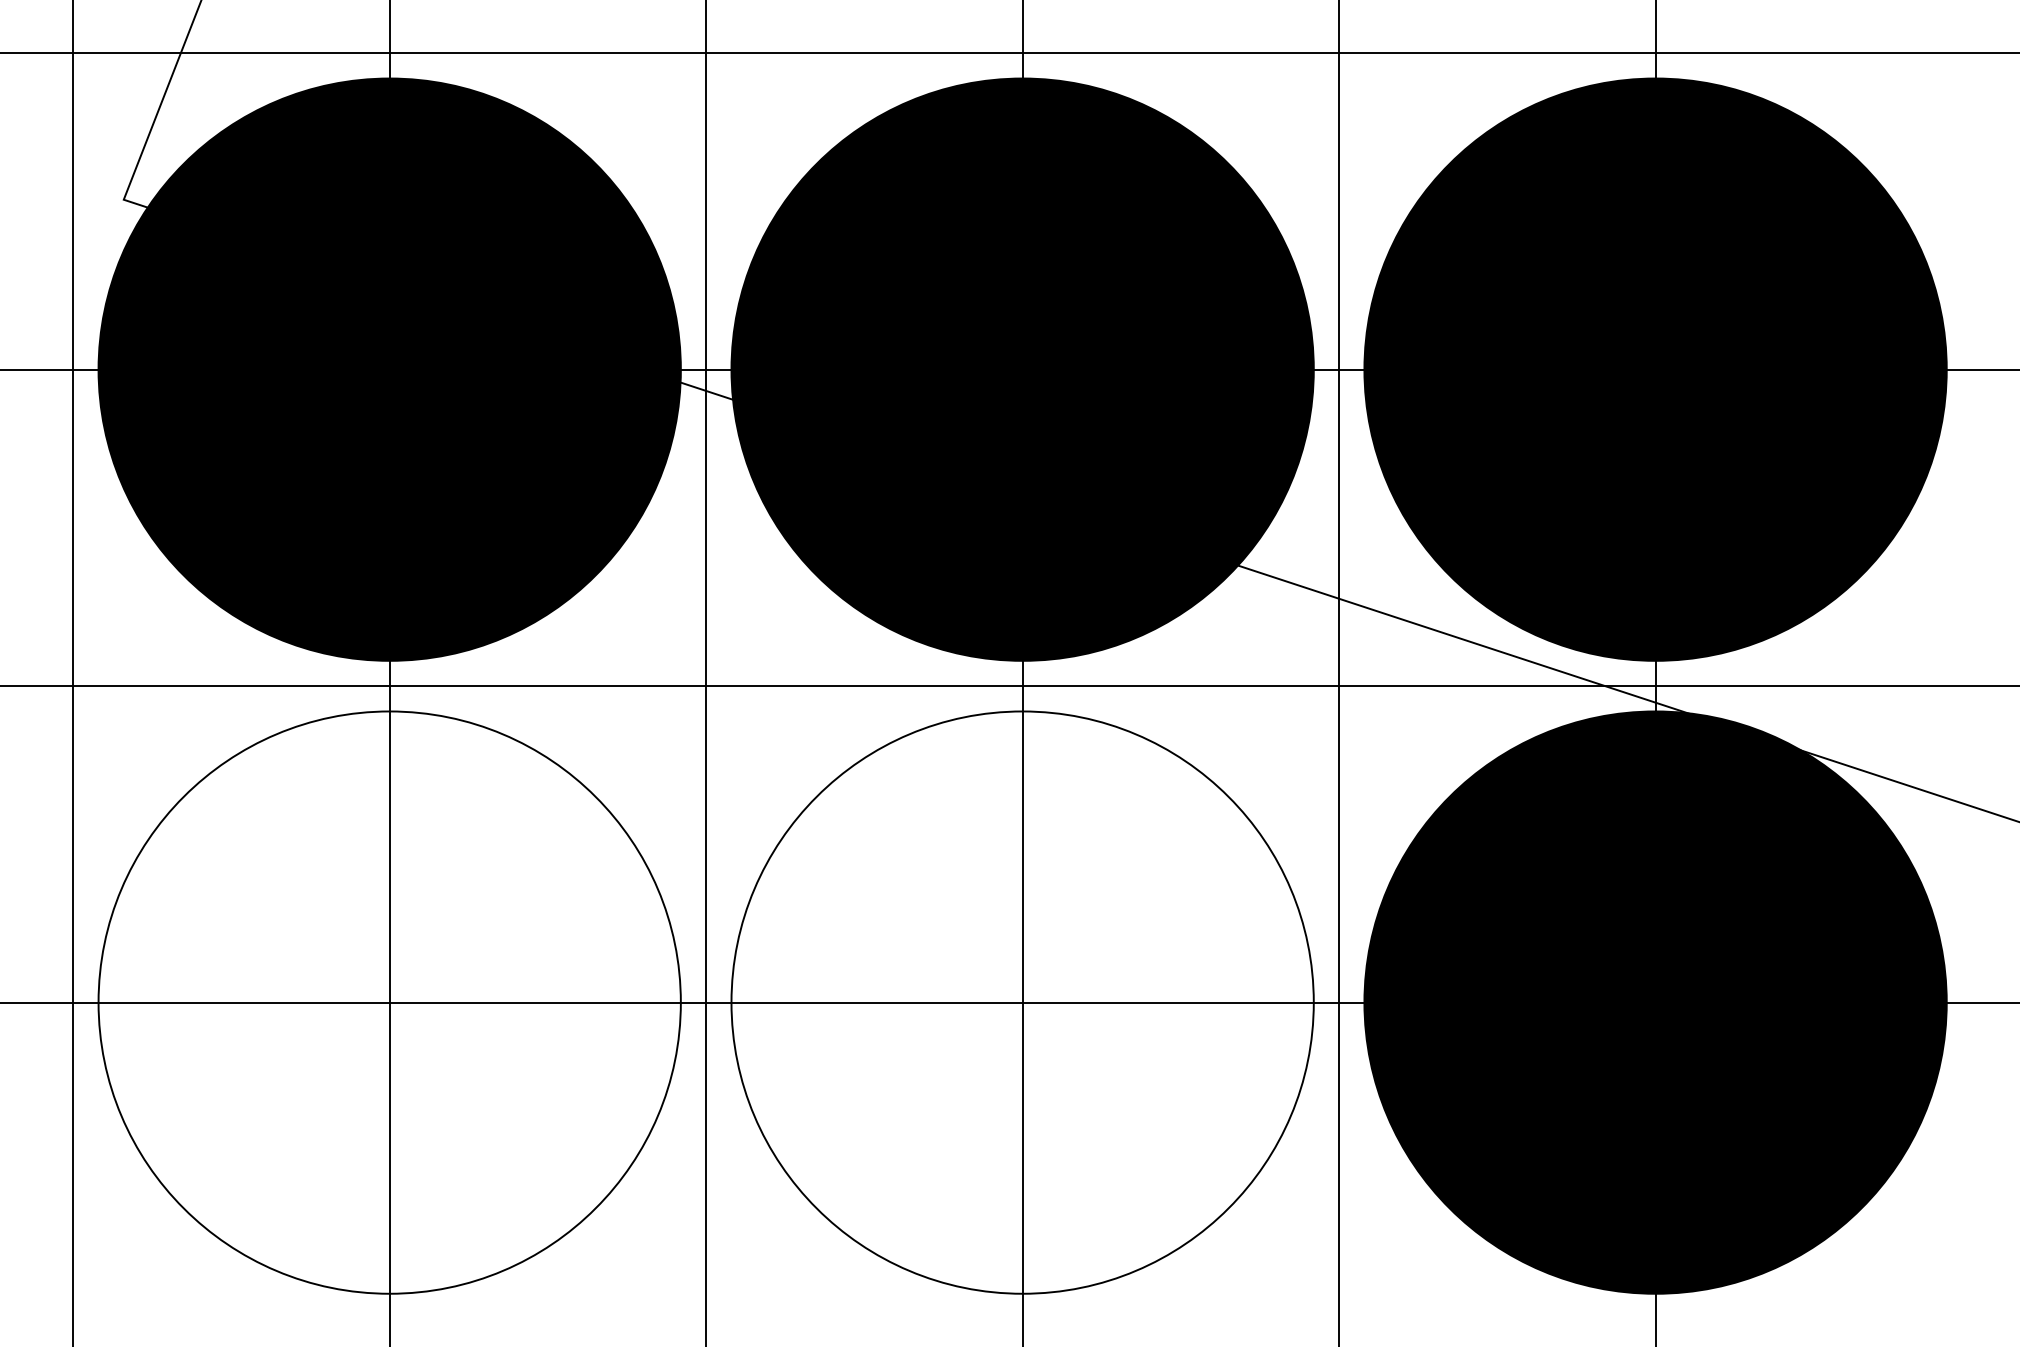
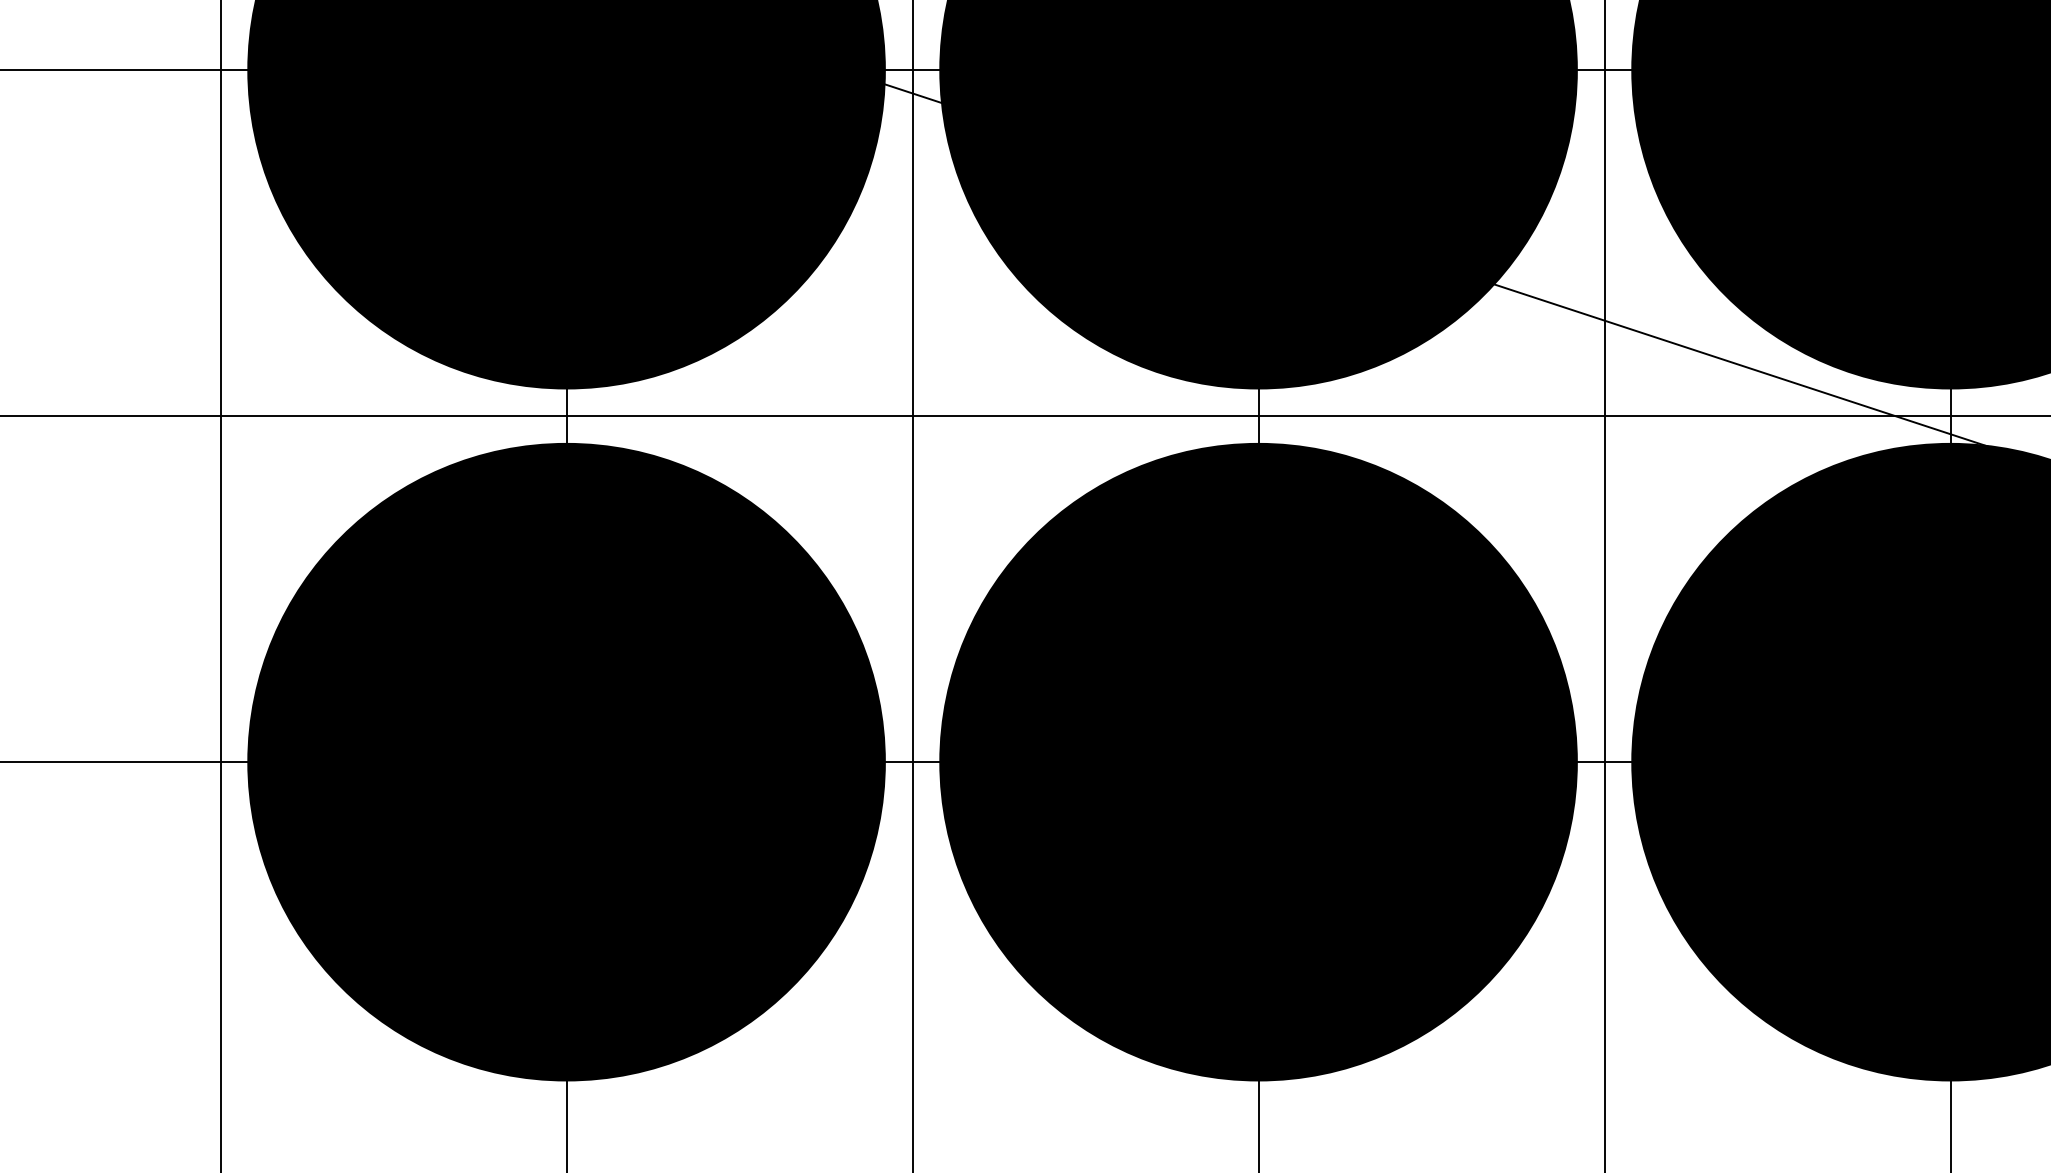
fill: (389, 1002) -> (566, 762), added
fill: (1022, 1002) -> (1258, 762), added

